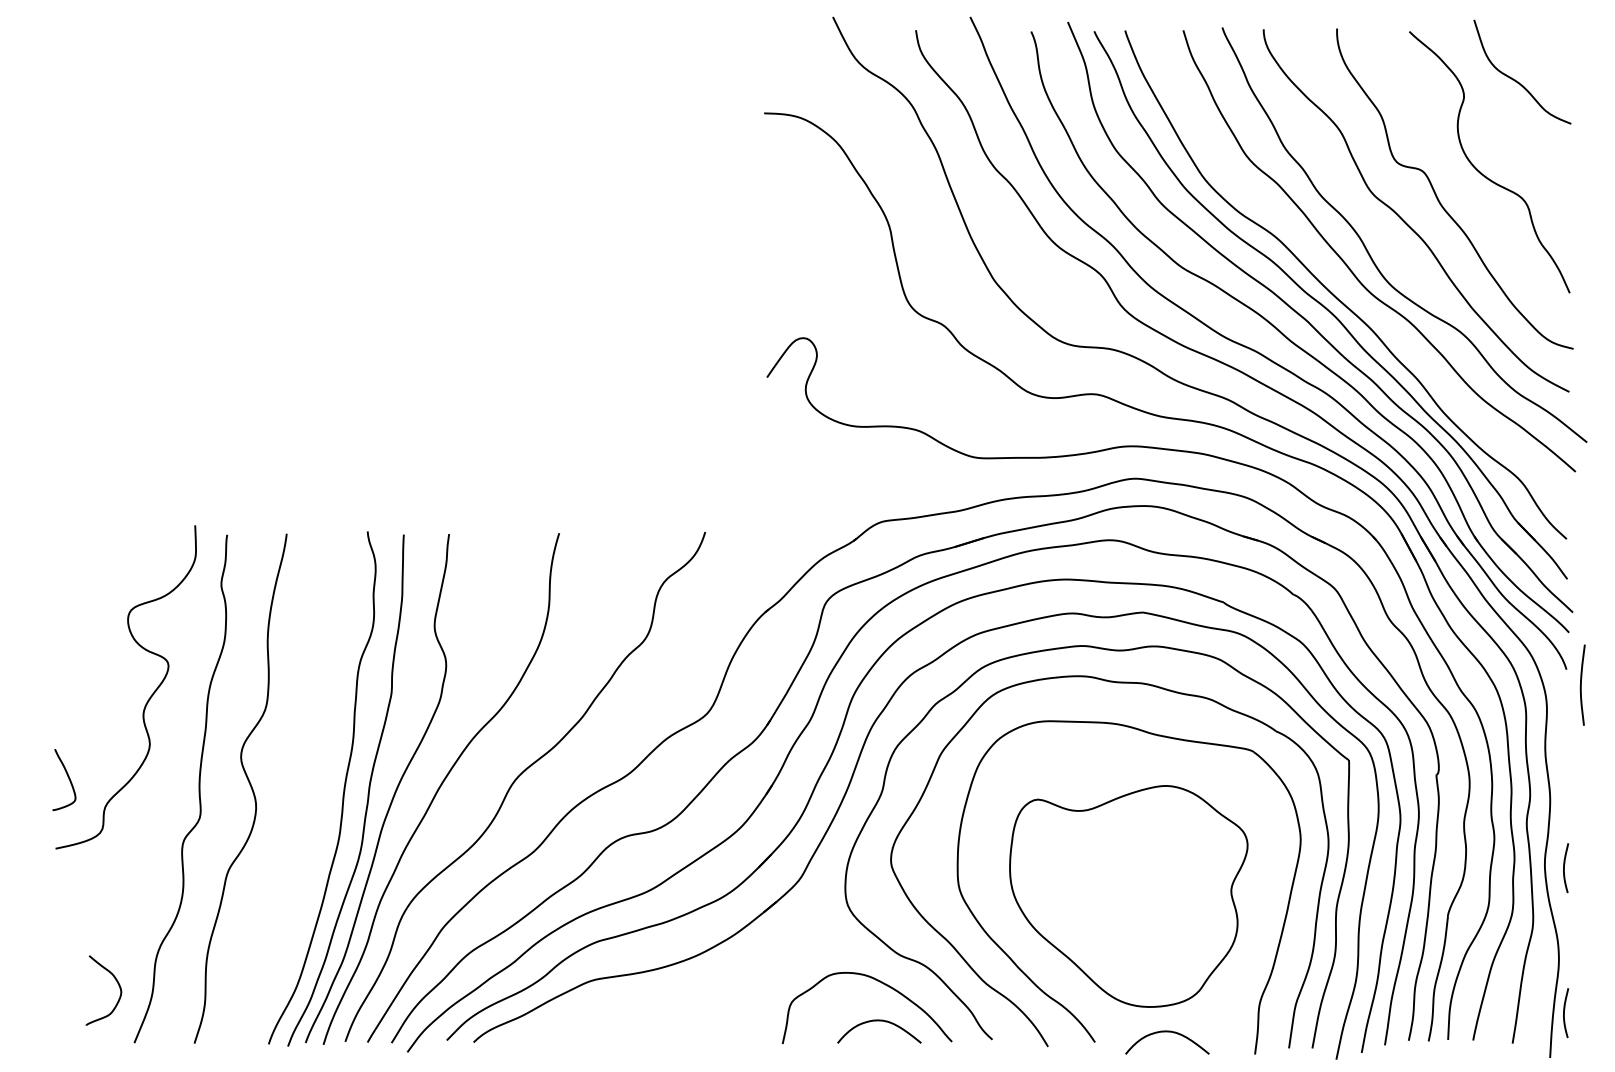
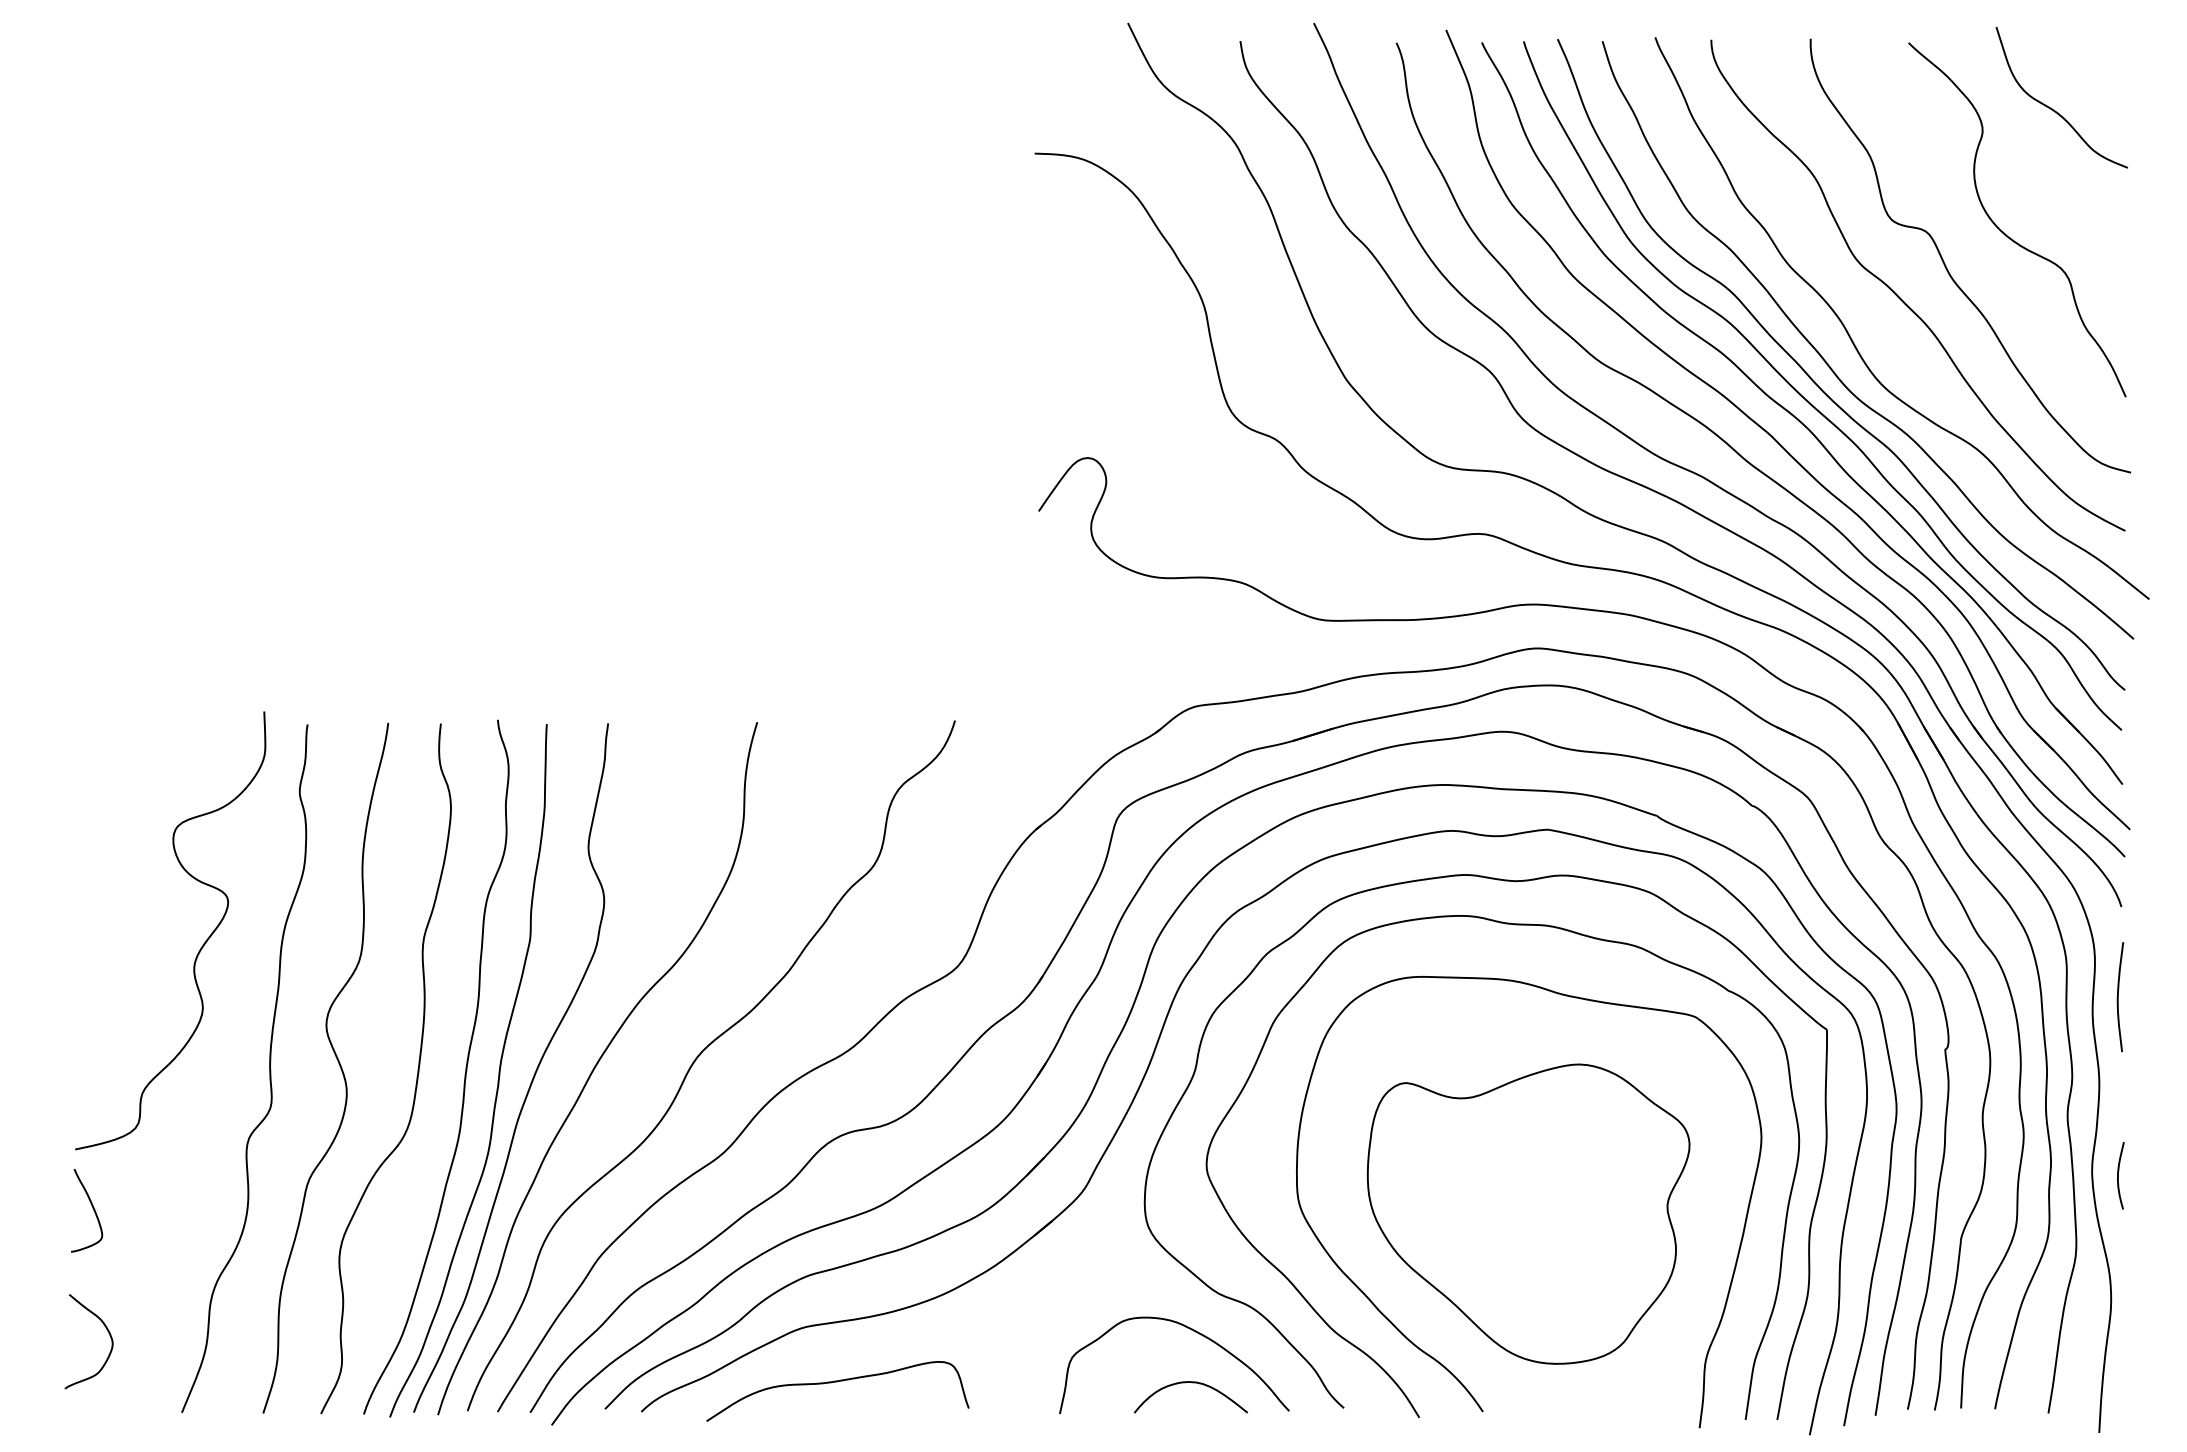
curve: (1343, 284) -> (1819, 385), added
curve: (1581, 684) -> (2118, 996), moved
curve: (68, 779) -> (92, 1210), moved
curve: (307, 793) -> (416, 1074), added
curve: (118, 986) -> (108, 1336), moved
curve: (1564, 1013) -> (2118, 1372), removed
curve: (615, 1021) -> (833, 1383), added
curve: (1167, 1032) -> (1581, 1398), removed

